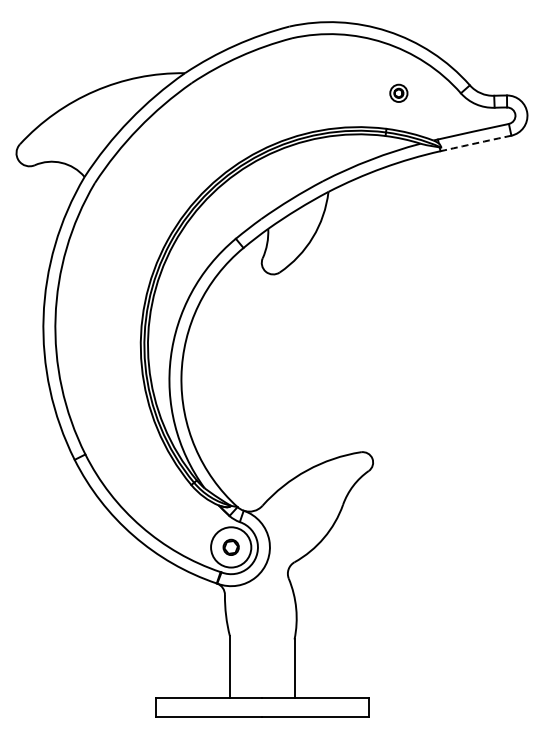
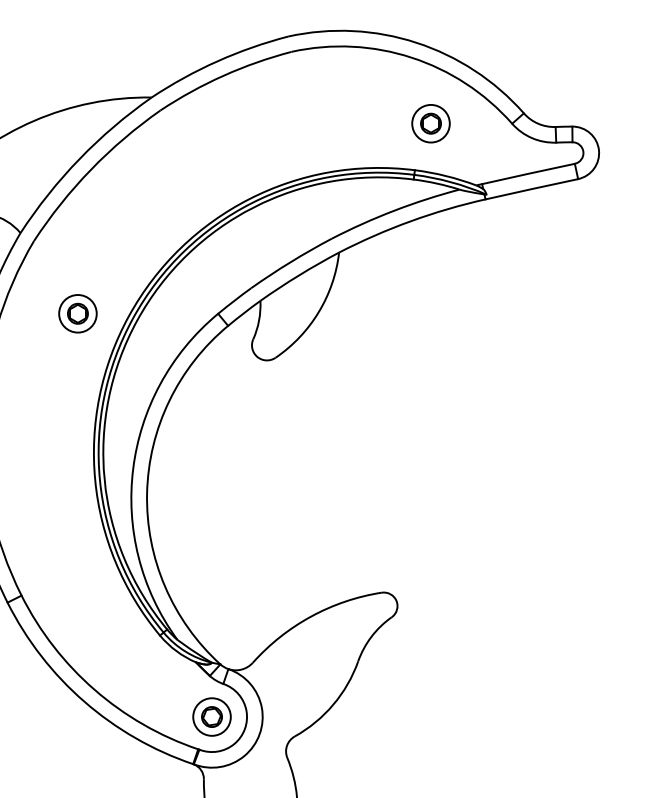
part: (398, 93) -> (430, 124), size x1.67
arc: (475, 143) -> (531, 189), dashed -> solid
part: (128, 238) -> (77, 313), added
circle: (230, 547) -> (211, 717), size x0.71

